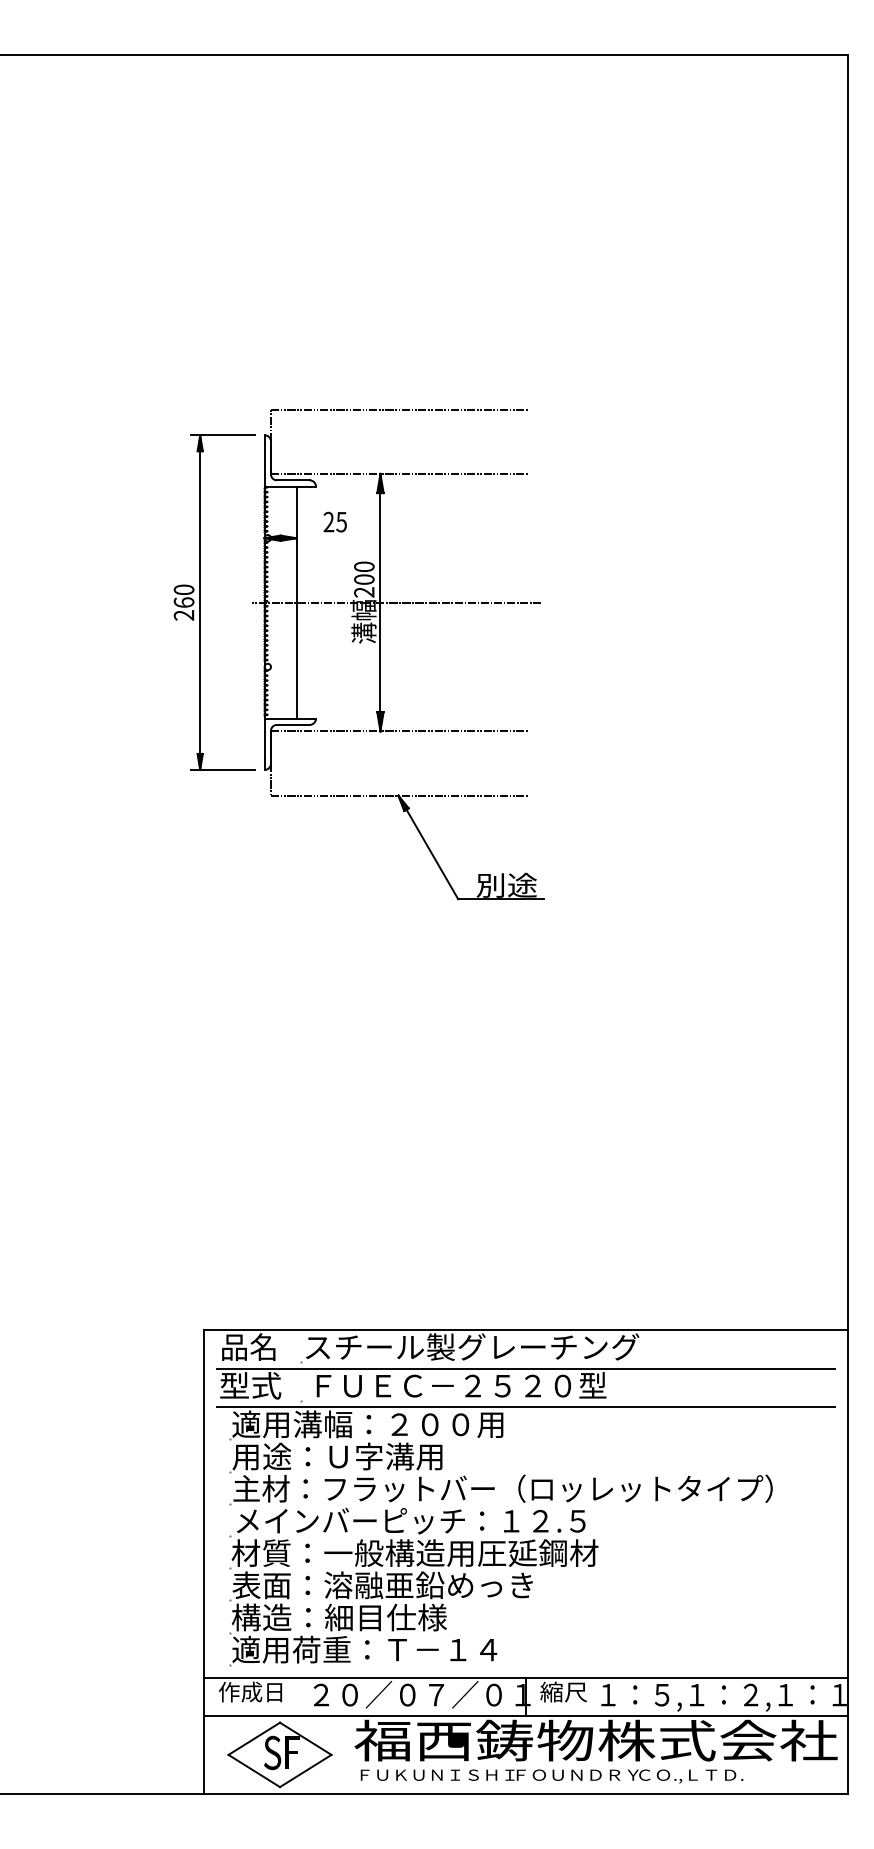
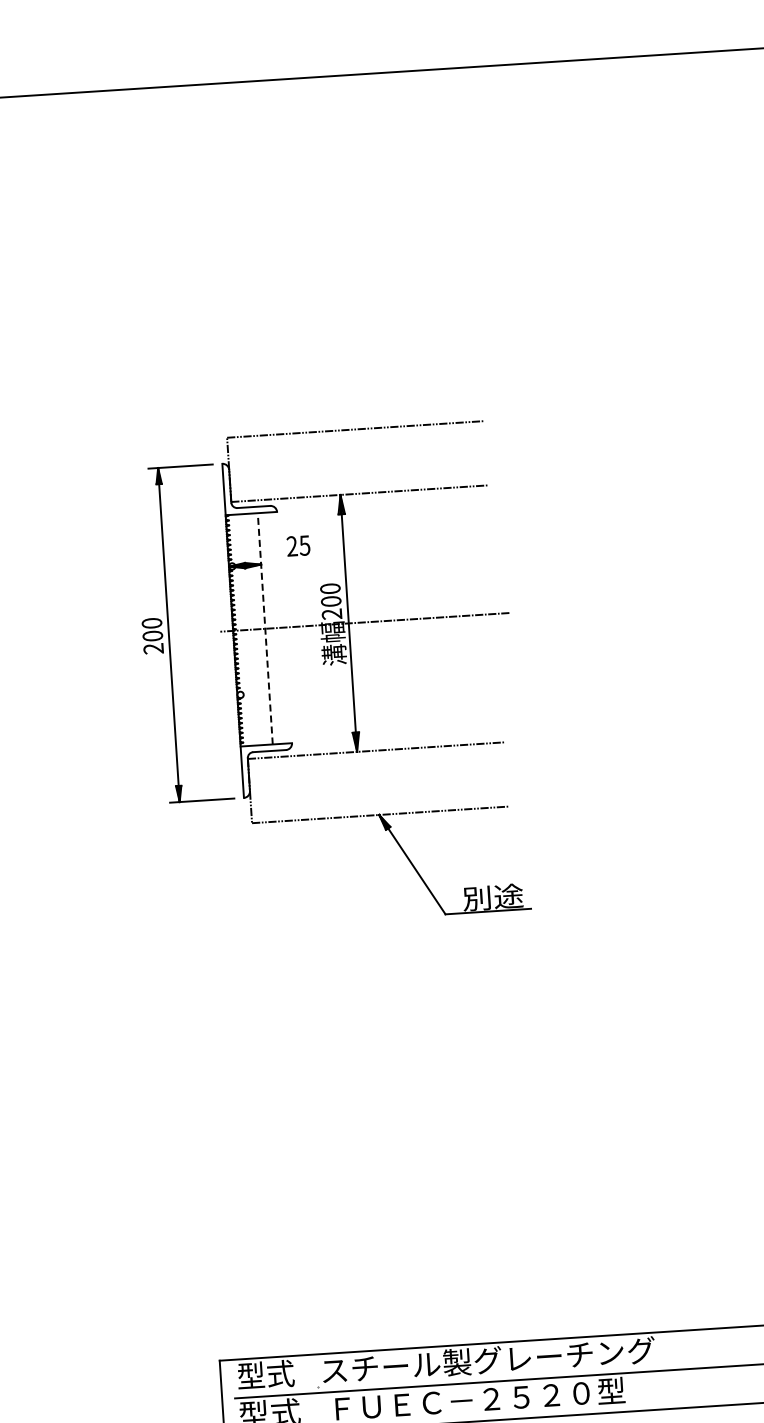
text: (183, 602) -> (152, 635), 260 -> 200
line: (296, 602) -> (265, 628), solid -> dashed
text: (249, 1346) -> (266, 1374), 品名 -> 型式

